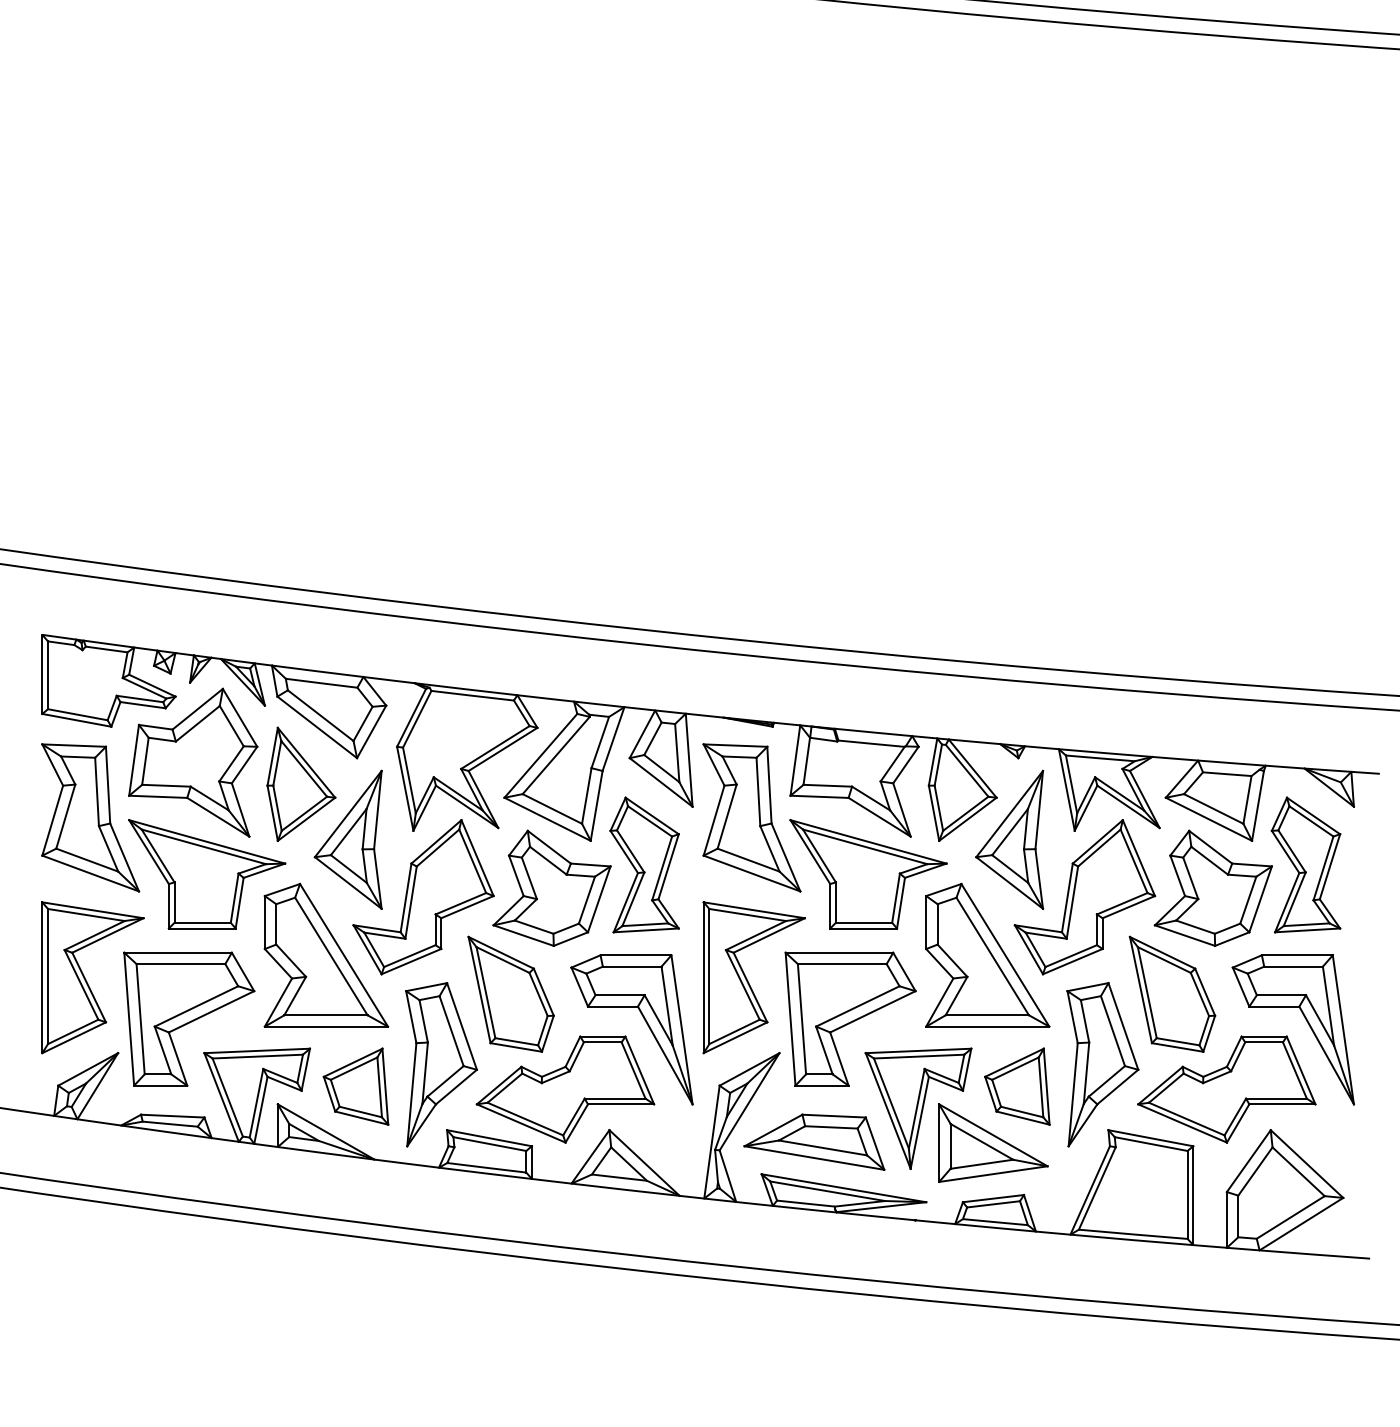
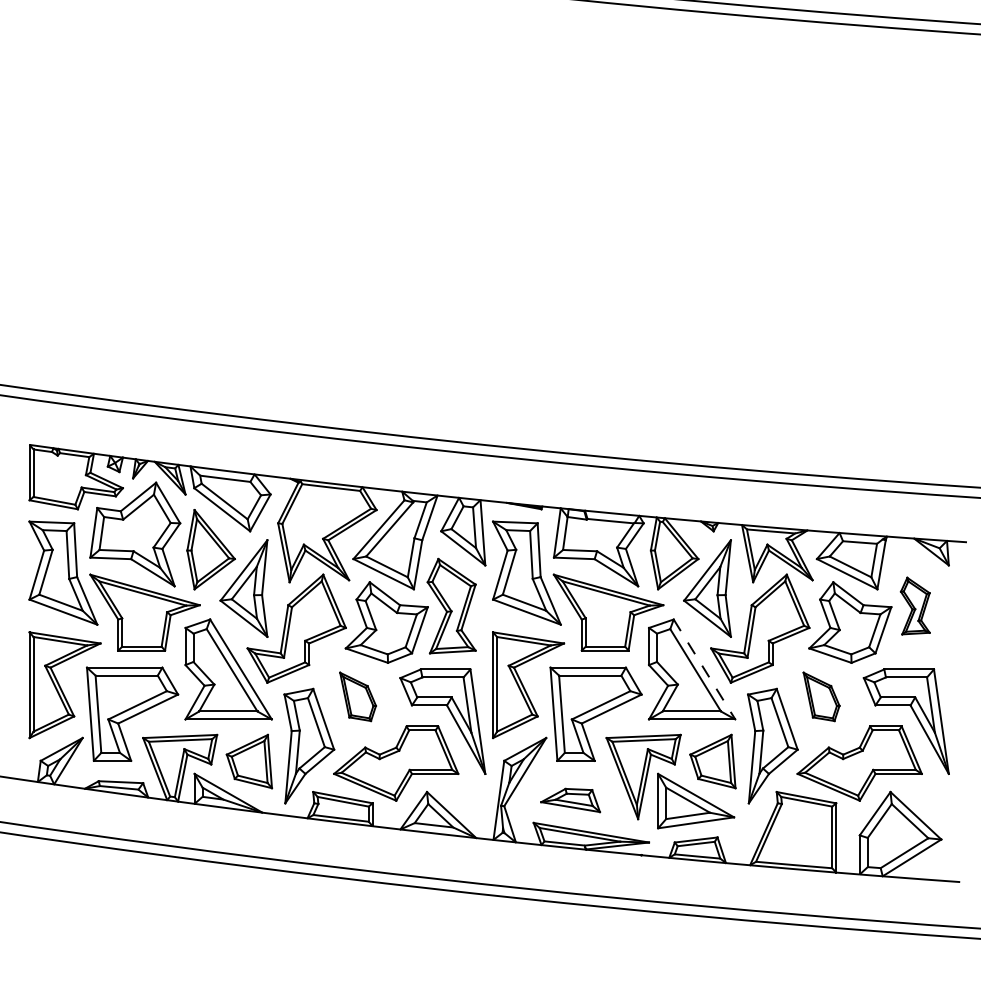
part: (1306, 864) -> (915, 605), size x0.6
line: (1005, 955) -> (704, 669), solid -> dashed
part: (510, 993) -> (357, 696), size x0.6
part: (1172, 993) -> (821, 696), size x0.6
part: (814, 1142) -> (570, 800), size x0.6

